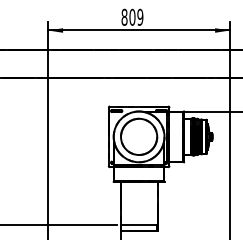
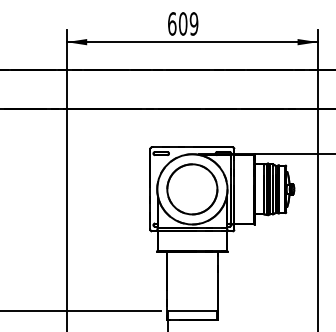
text: (124, 16) -> (172, 22), 809 -> 609

